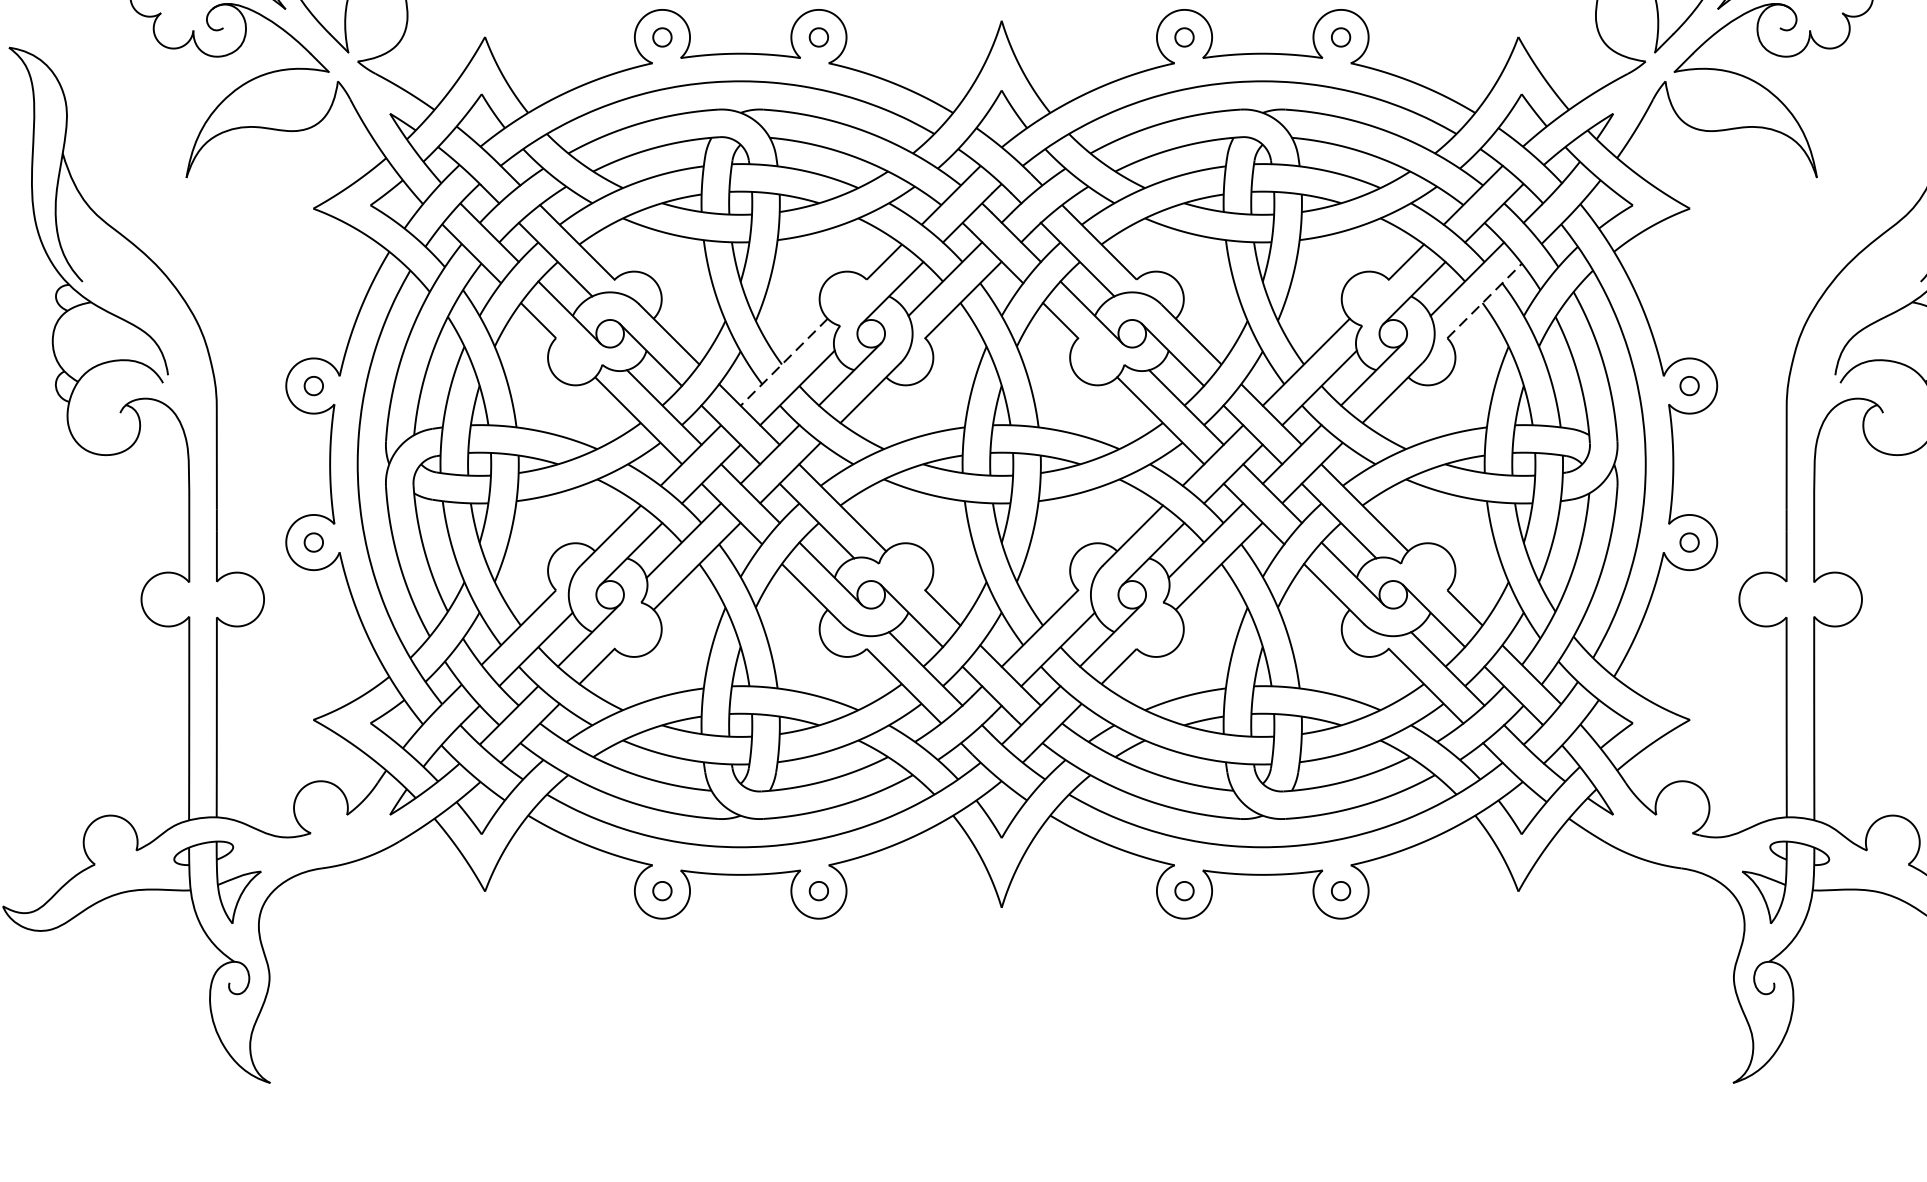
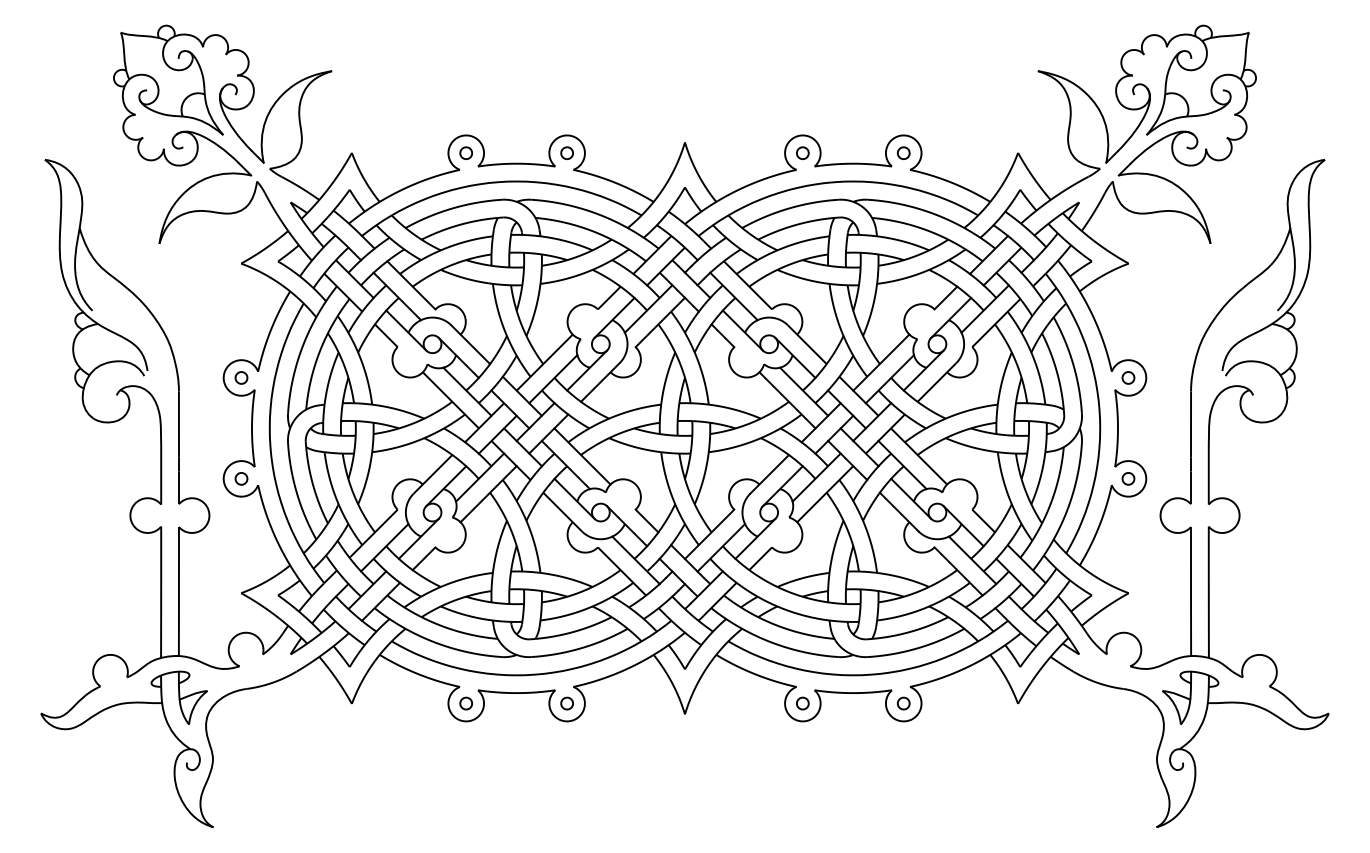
line: (1484, 300) -> (996, 322), dashed -> solid
line: (783, 362) -> (544, 362), dashed -> solid

